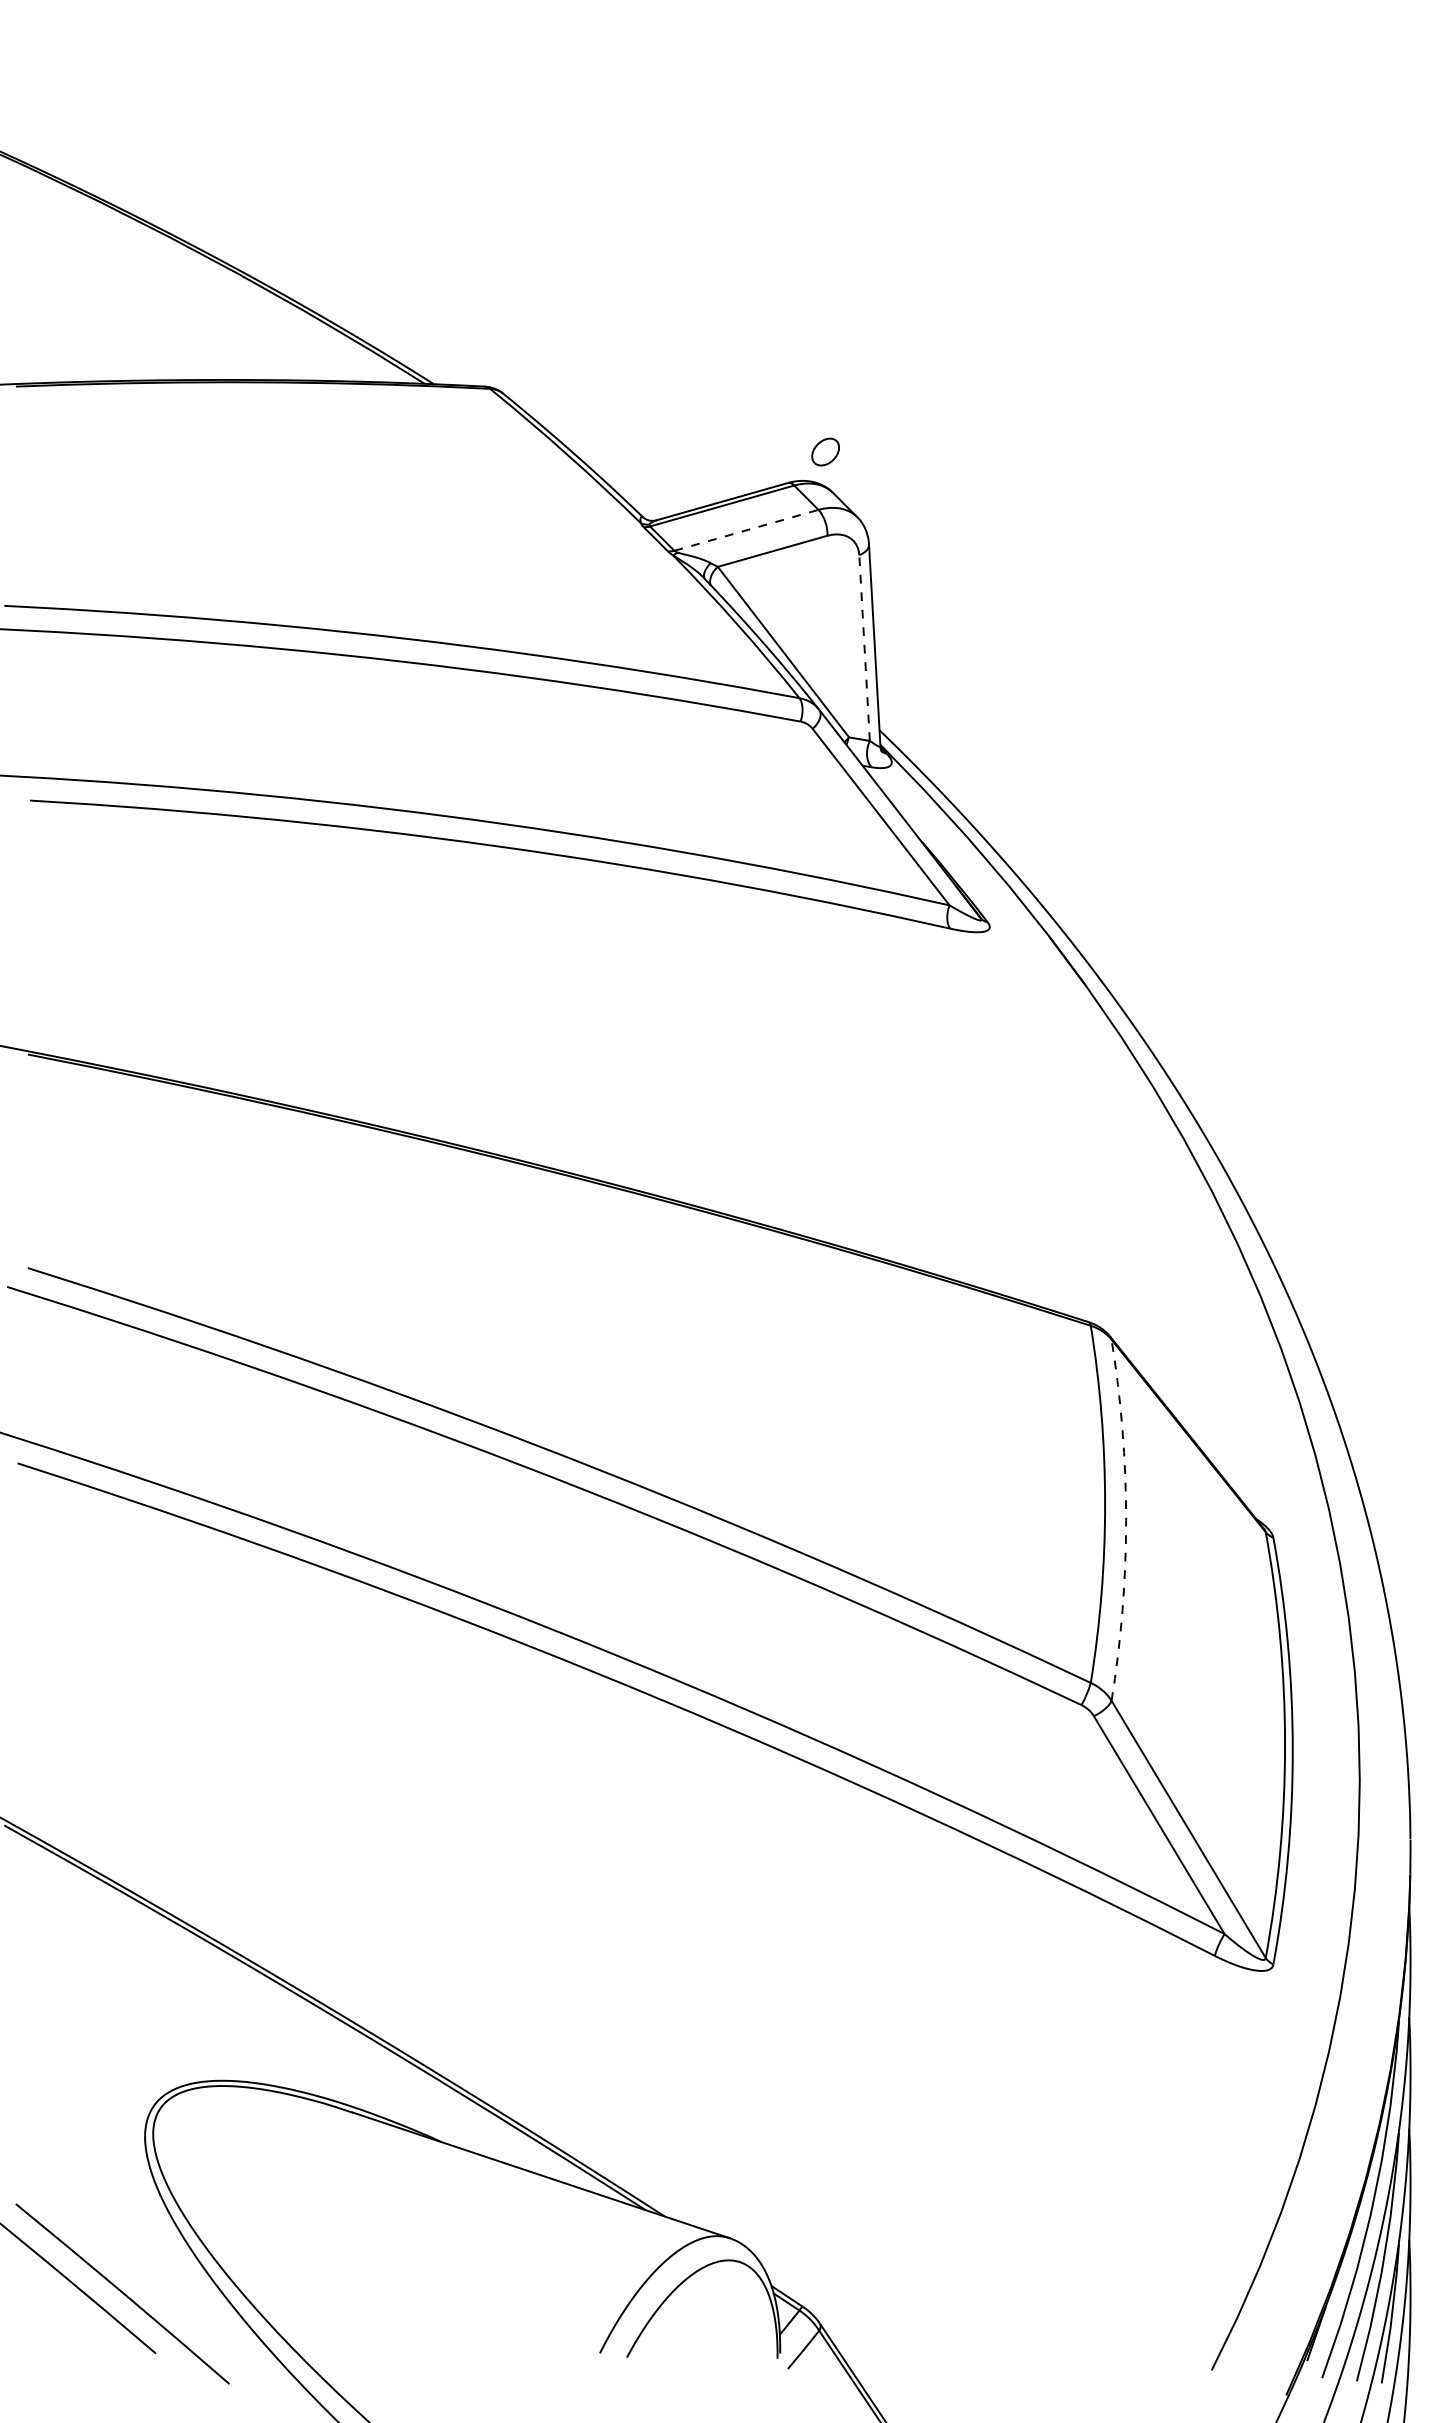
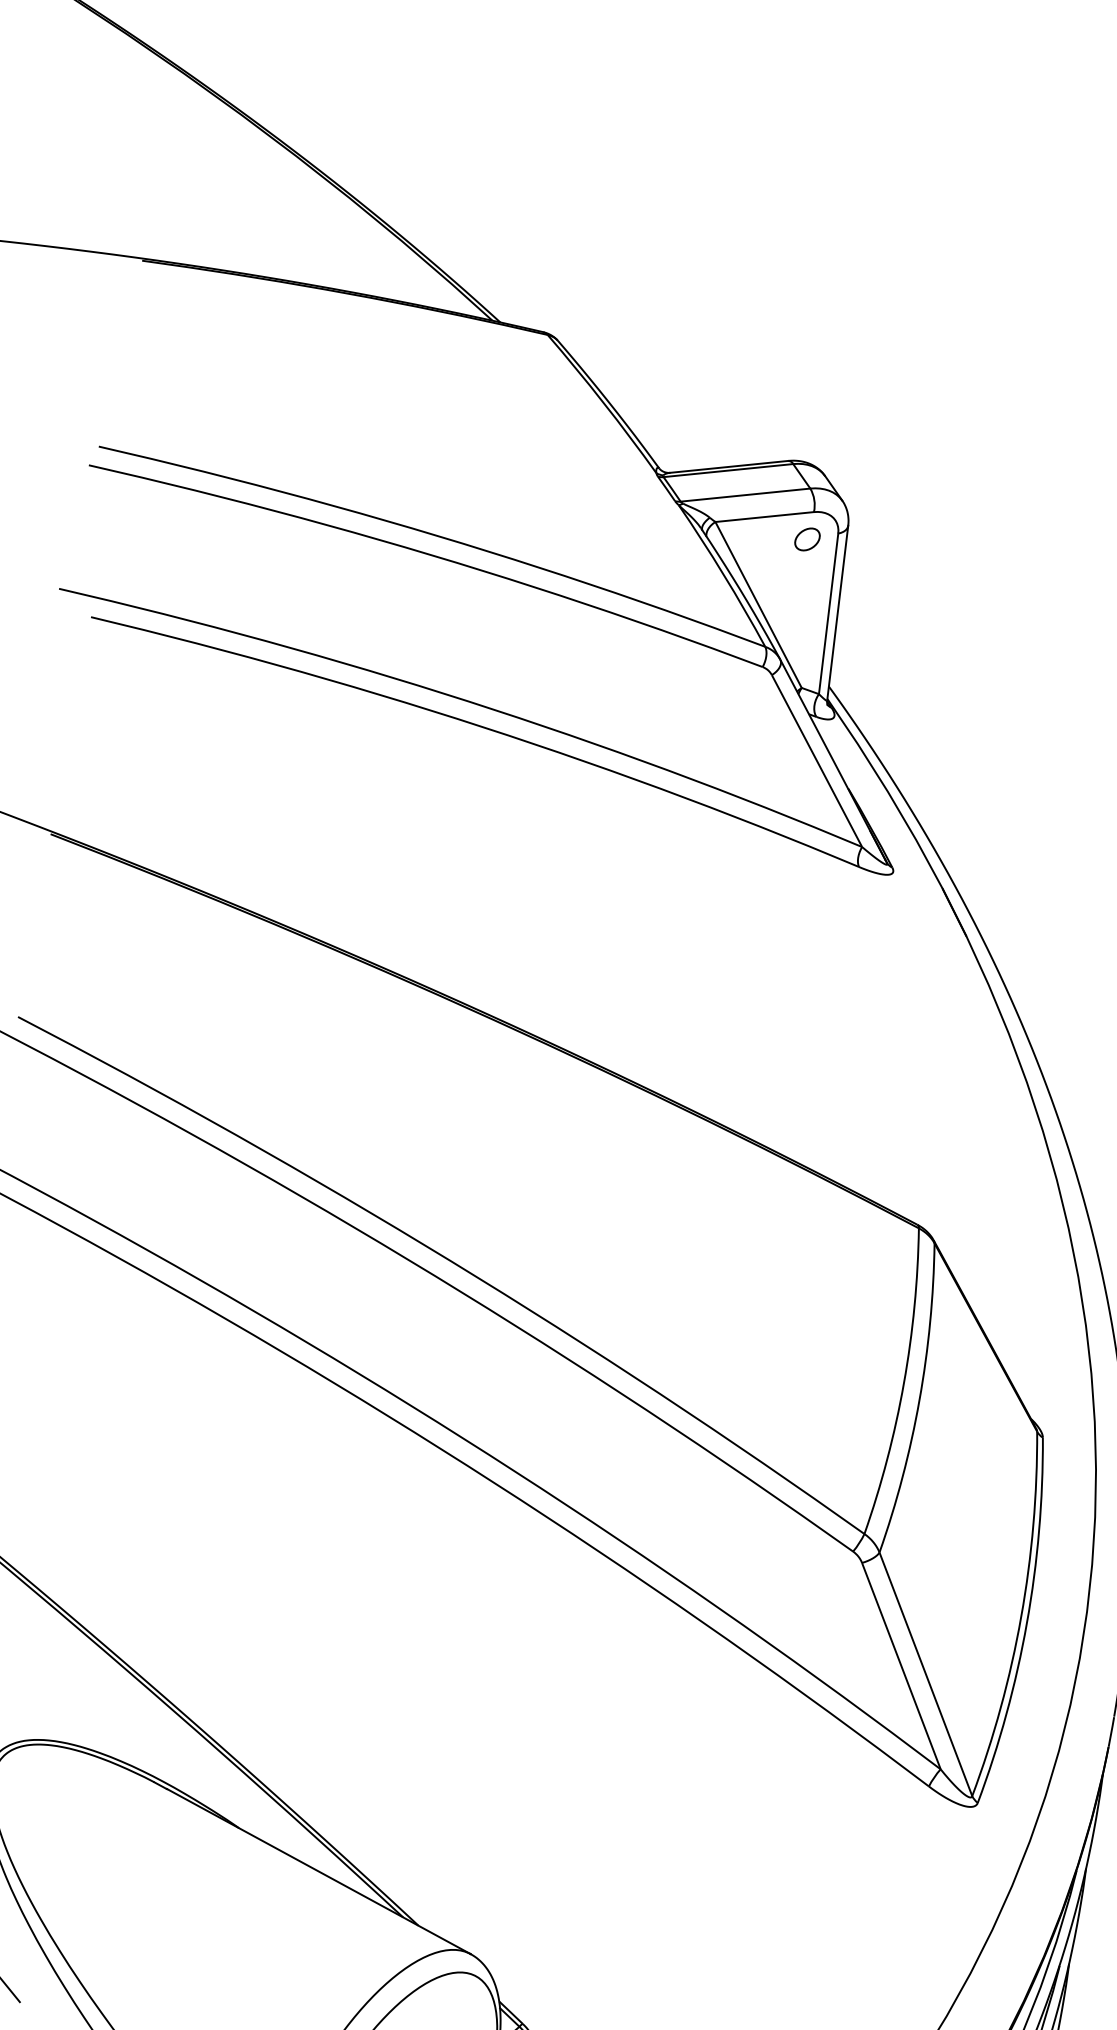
part: (825, 451) -> (807, 538), moved
line: (746, 530) -> (745, 495), dashed -> solid
line: (864, 647) -> (828, 613), dashed -> solid
arc: (1126, 1520) -> (919, 1400), dashed -> solid

